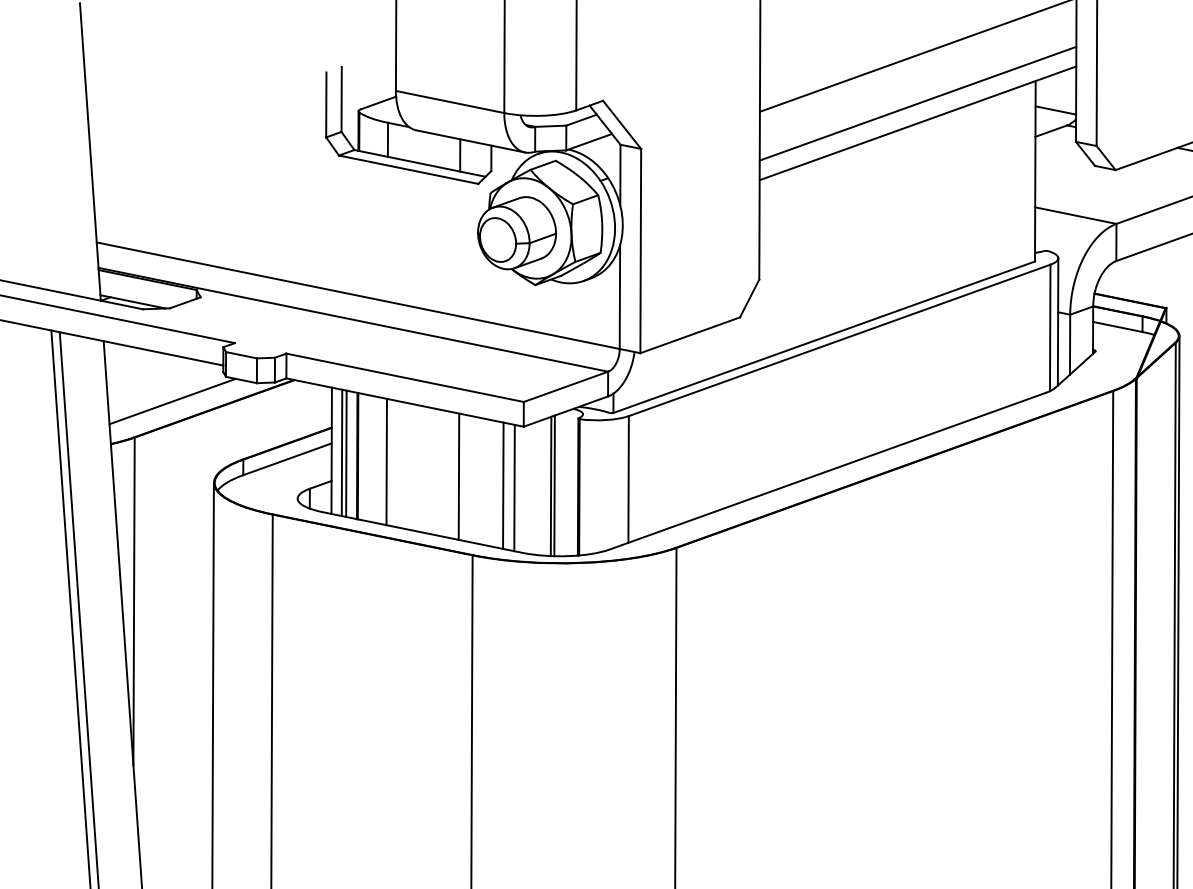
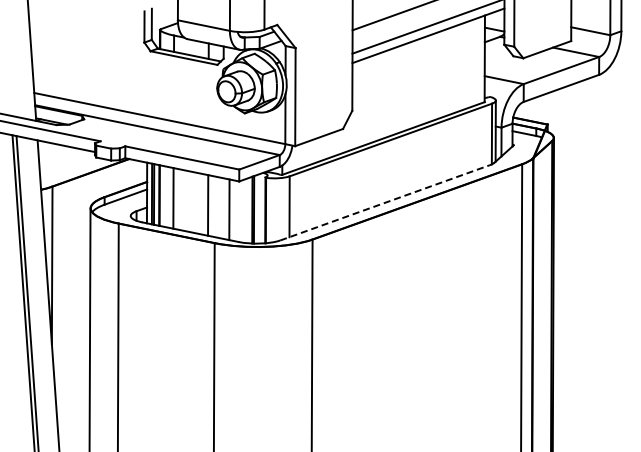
line: (172, 401) -> (70, 169), removed
line: (828, 470) -> (385, 202), solid -> dashed
line: (513, 487) -> (234, 210), removed

